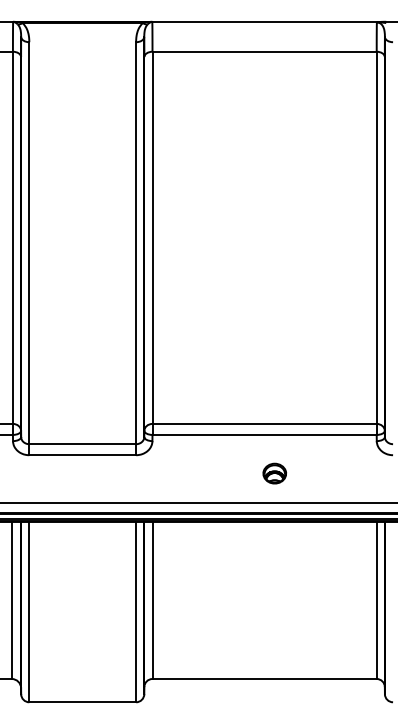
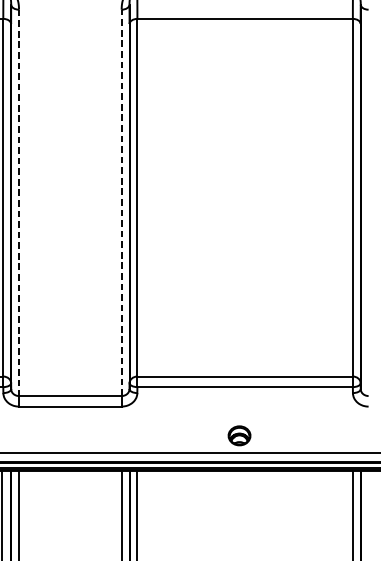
line: (29, 243) -> (19, 203), solid -> dashed
line: (136, 243) -> (122, 203), solid -> dashed
part: (274, 473) -> (239, 435), moved

